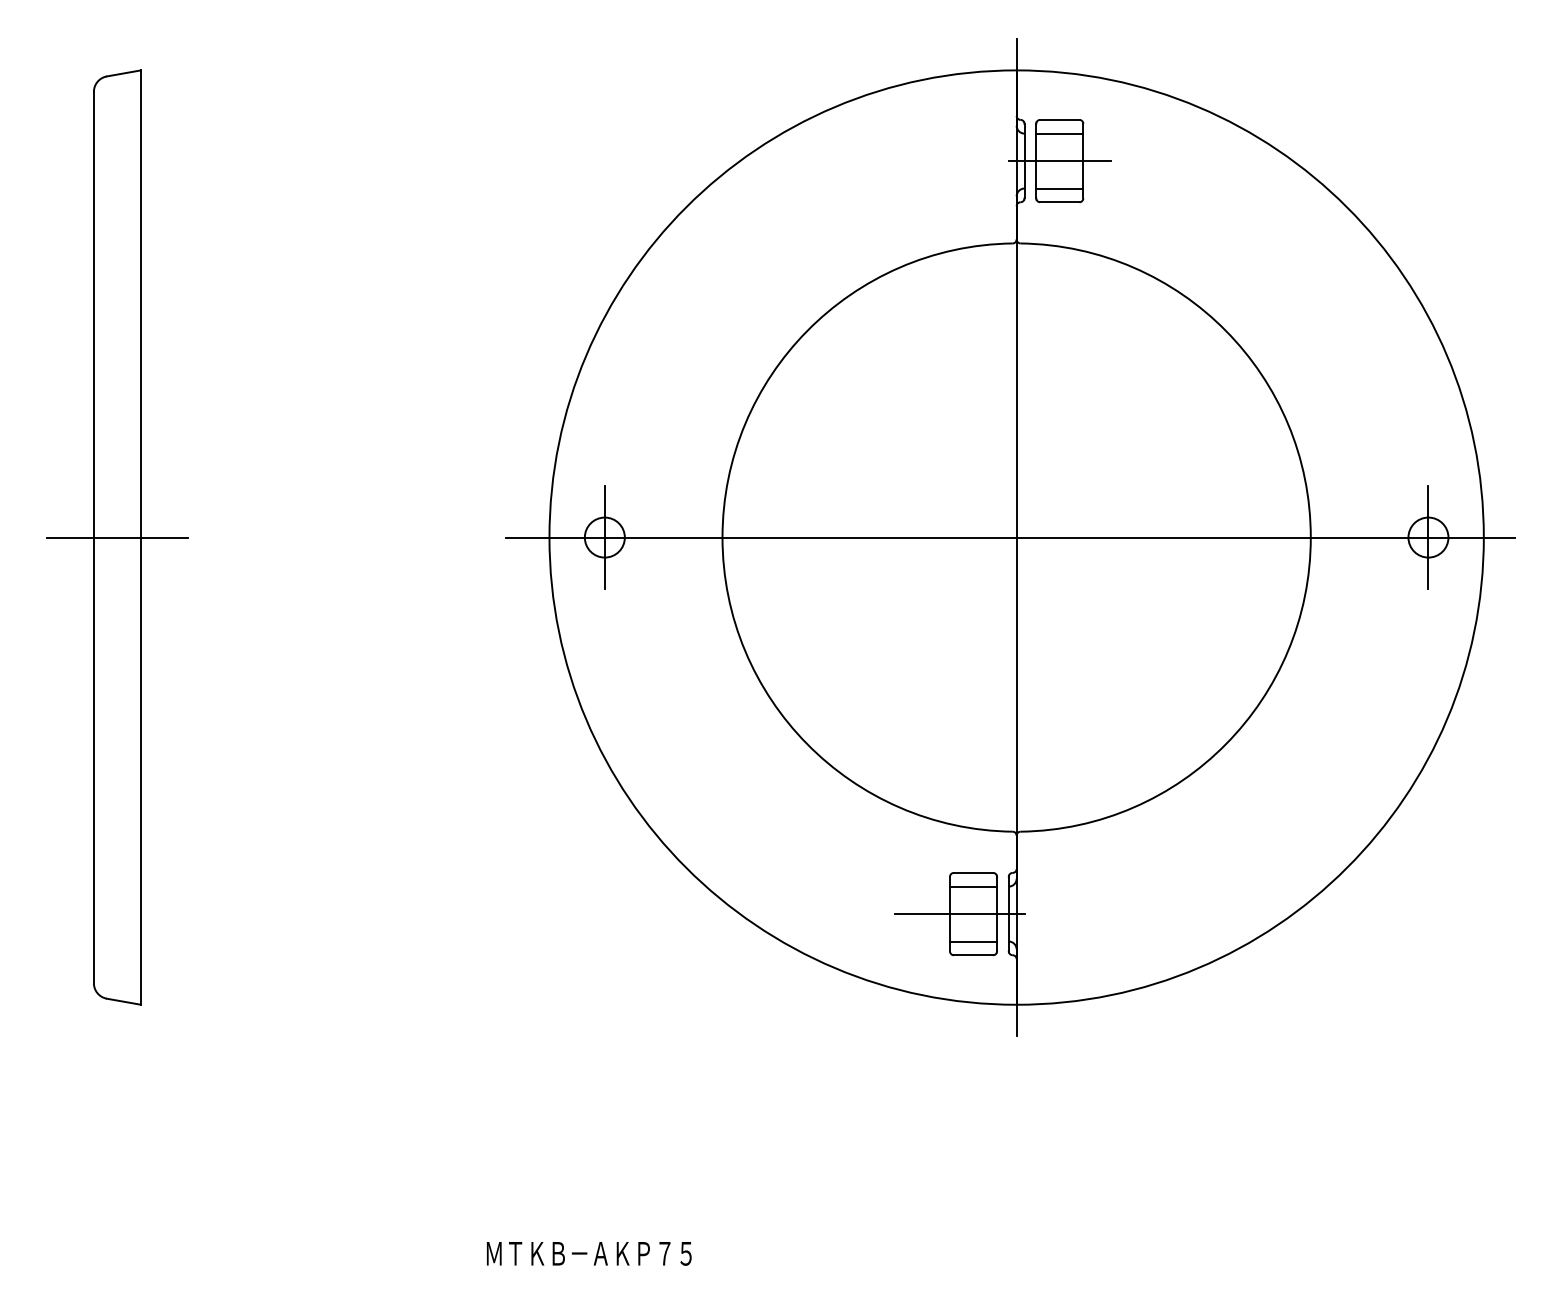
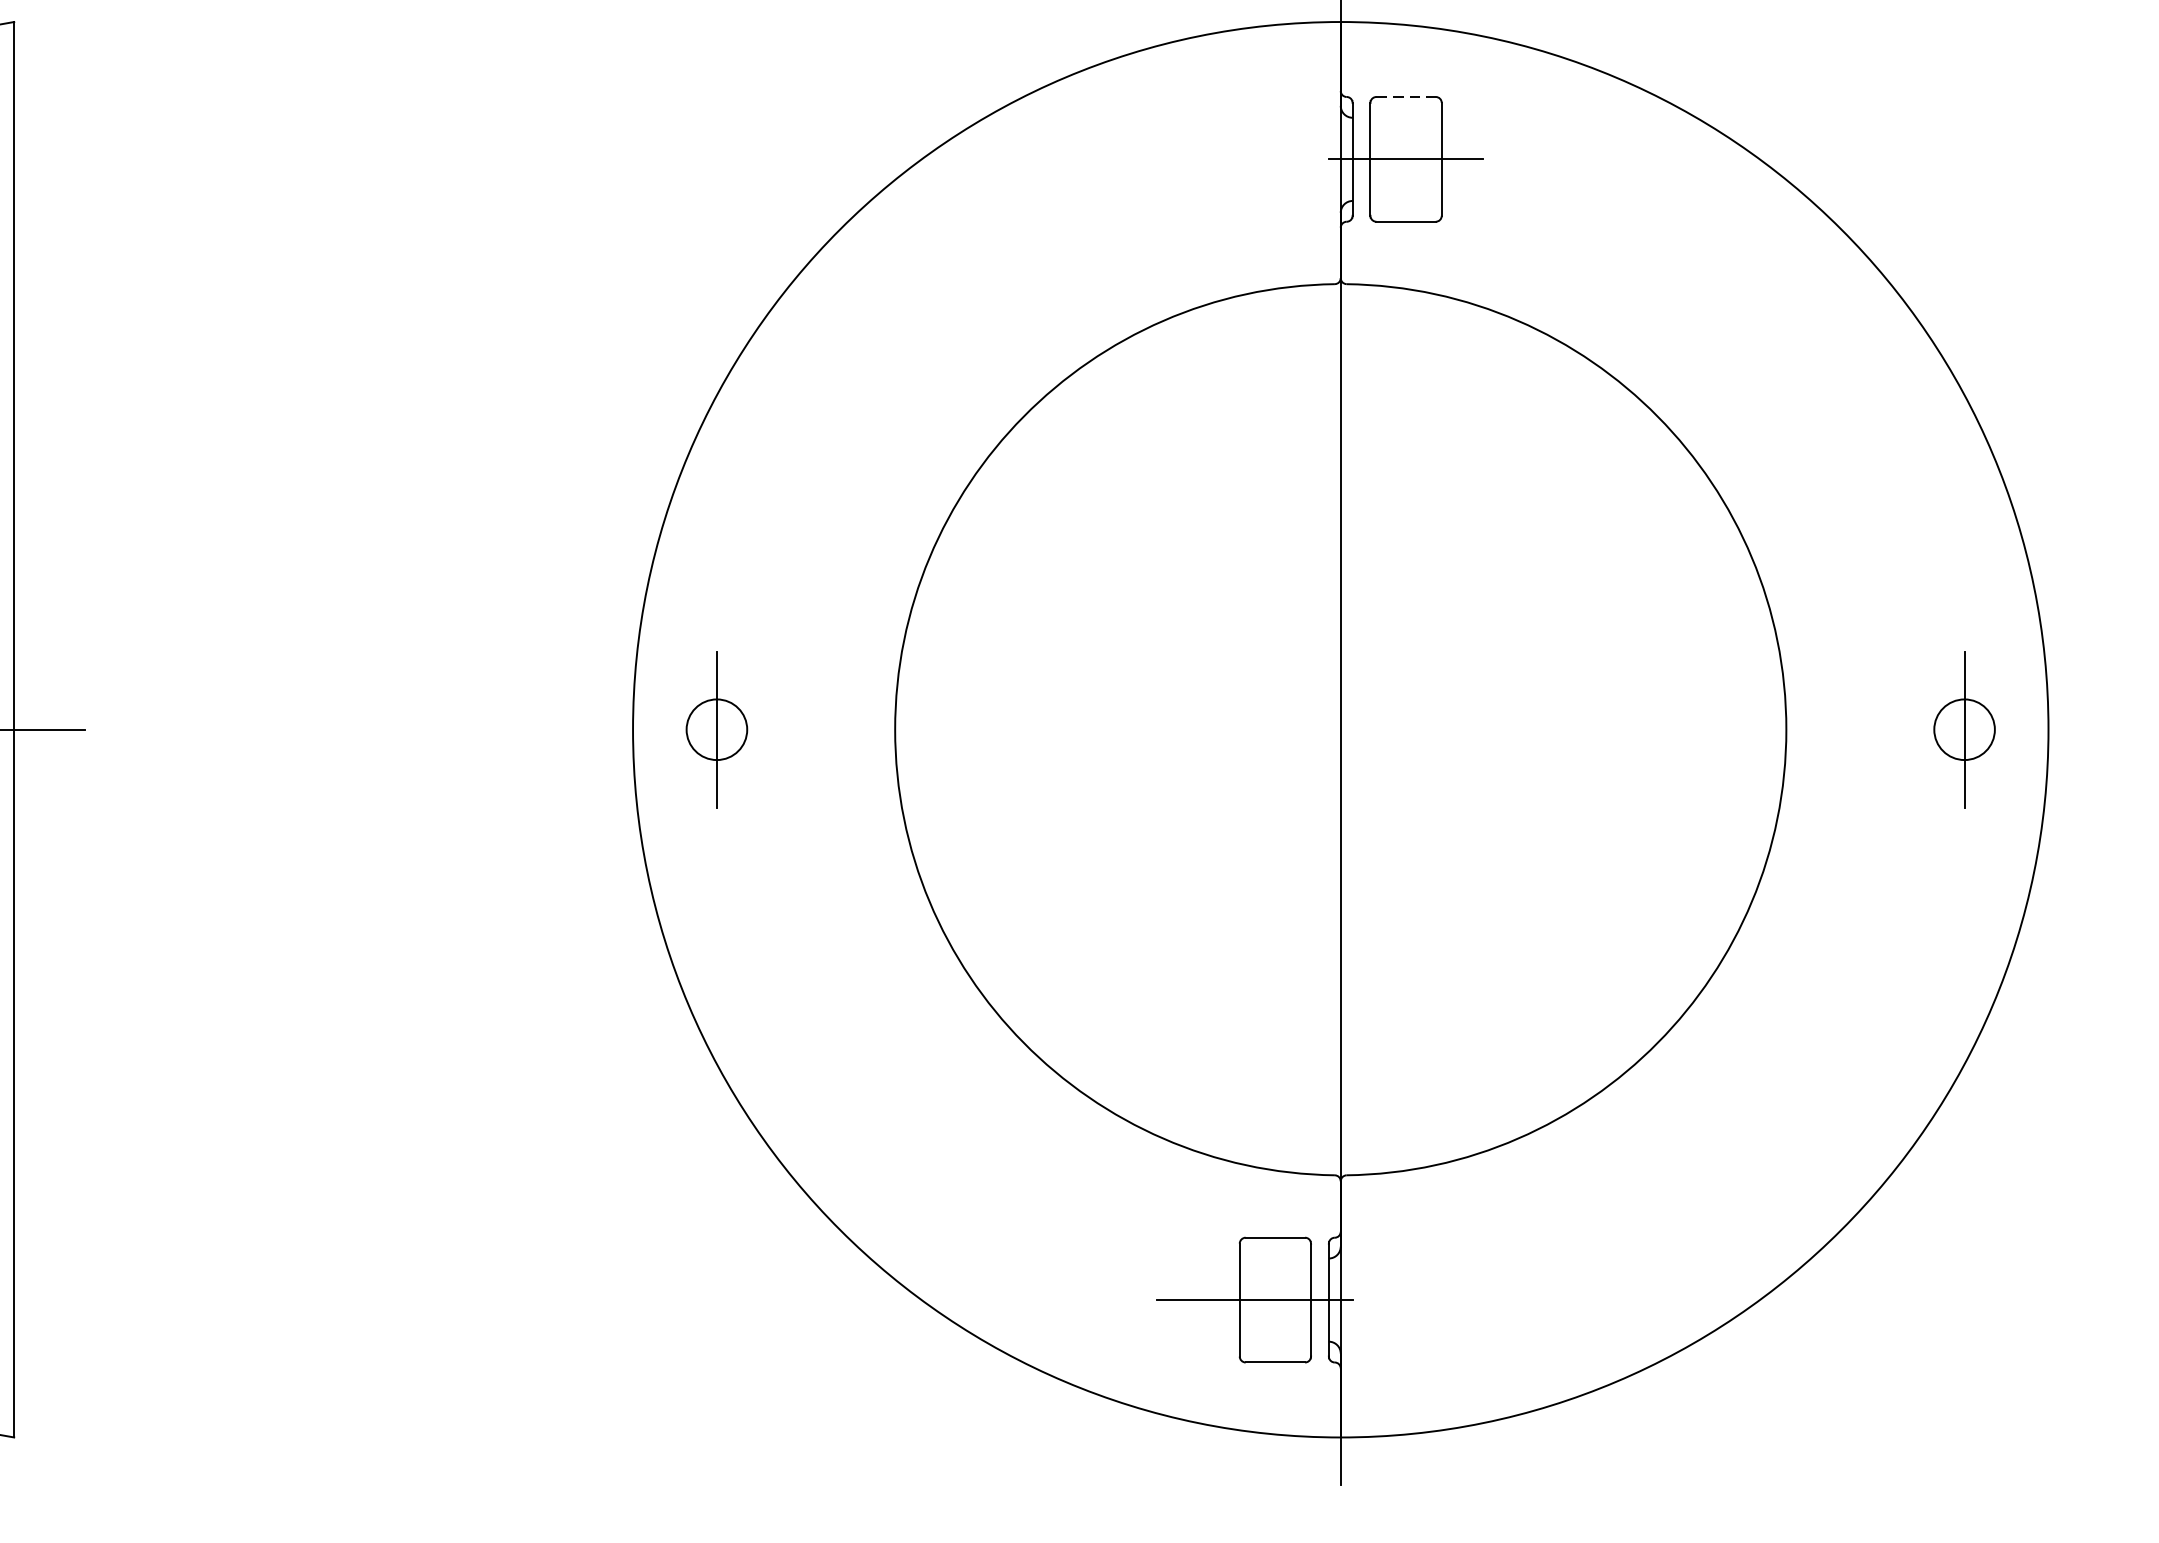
line: (1059, 119) -> (1405, 96), solid -> dashed
line: (1059, 133) -> (1405, 117), removed
line: (1059, 188) -> (1405, 200), removed
line: (1010, 537) -> (1331, 729), removed
line: (973, 886) -> (1275, 1258), removed
line: (973, 941) -> (1275, 1341), removed

